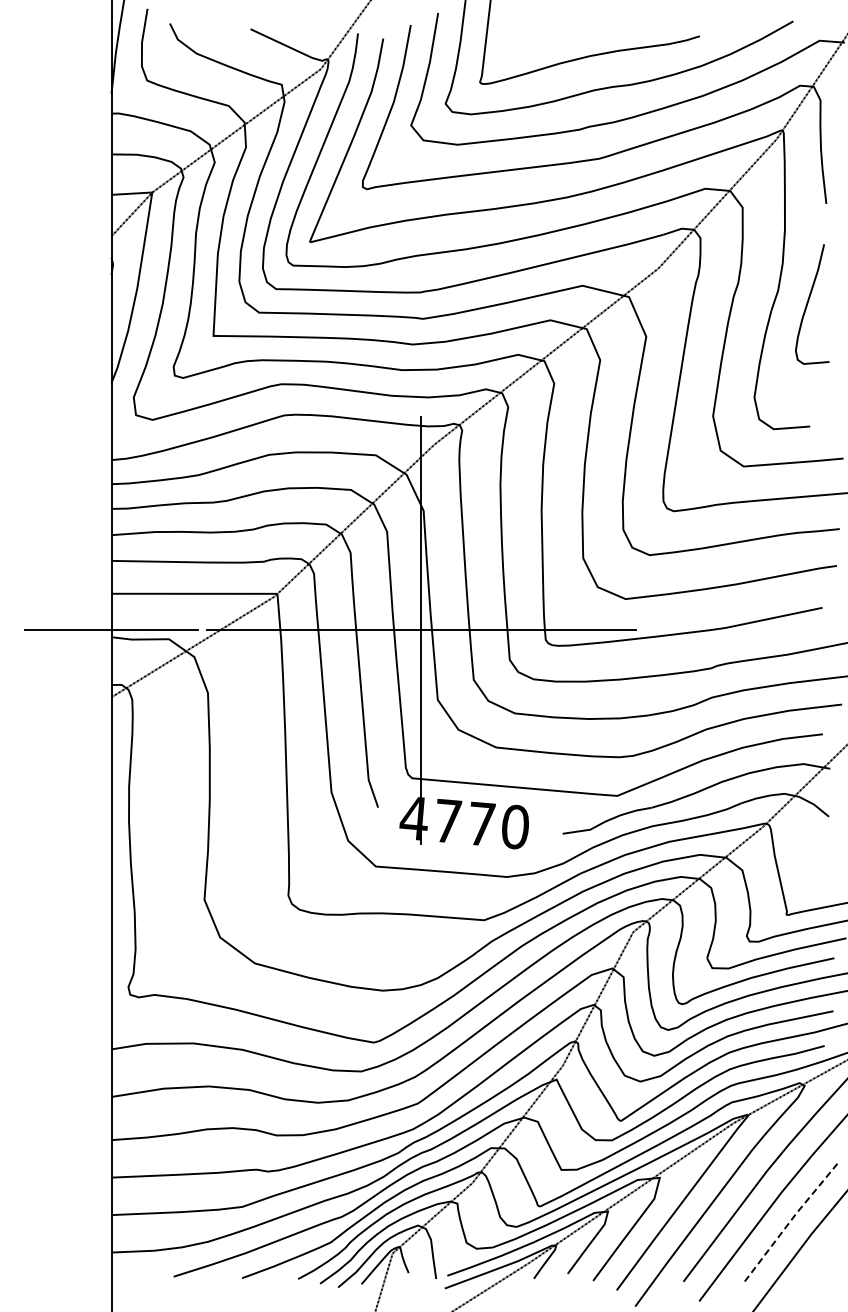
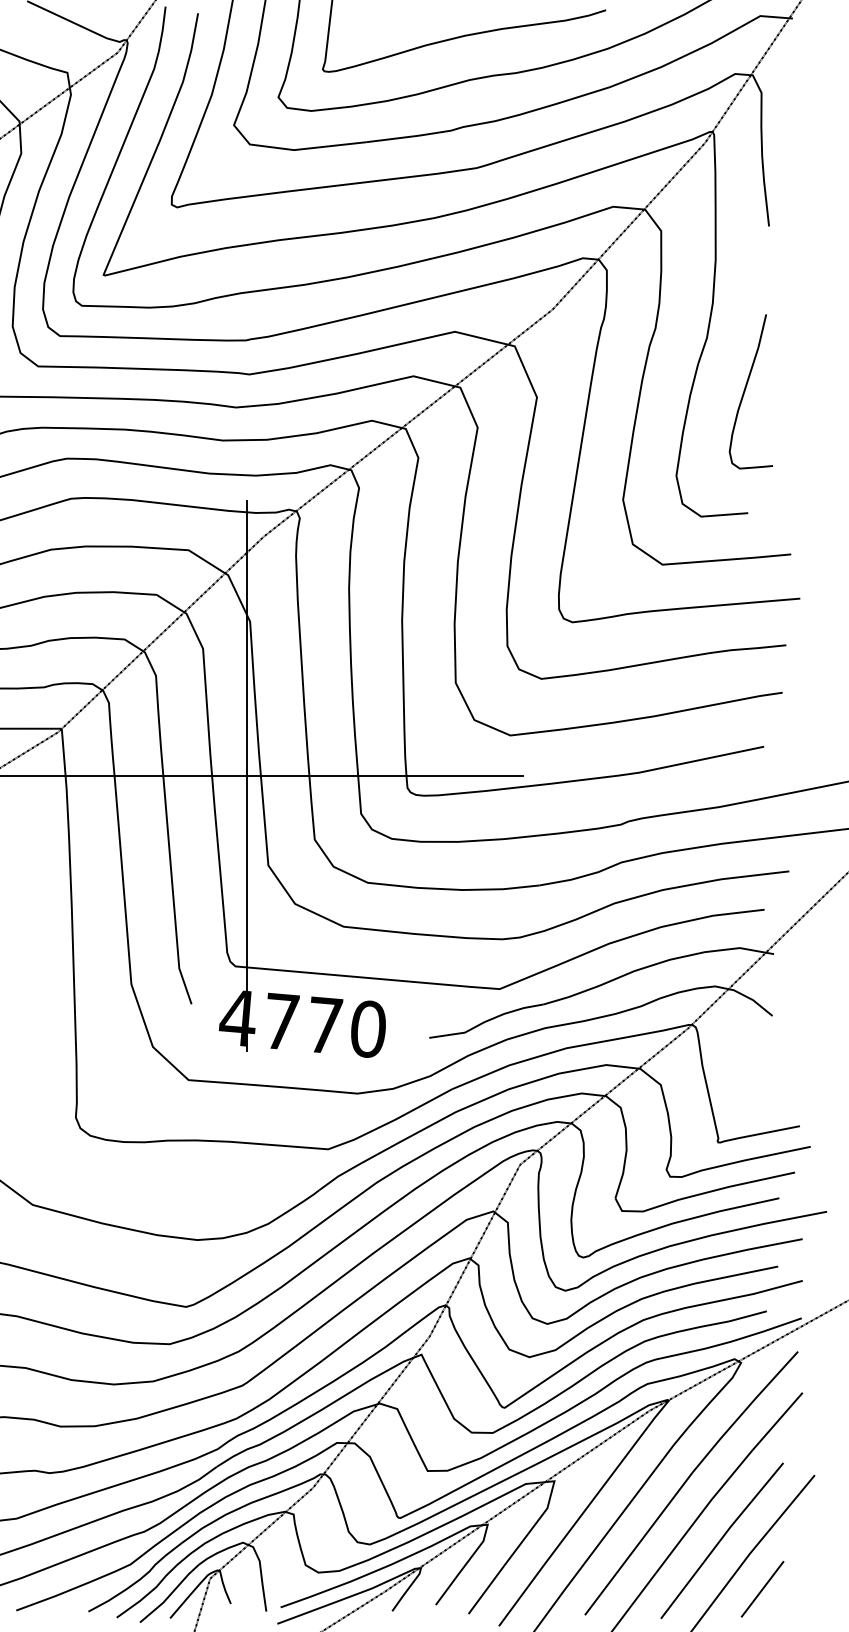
curve: (808, 303) -> (746, 390), moved
line: (789, 1222) -> (721, 1538), dashed -> solid
line: (821, 1261) -> (762, 1589), added

